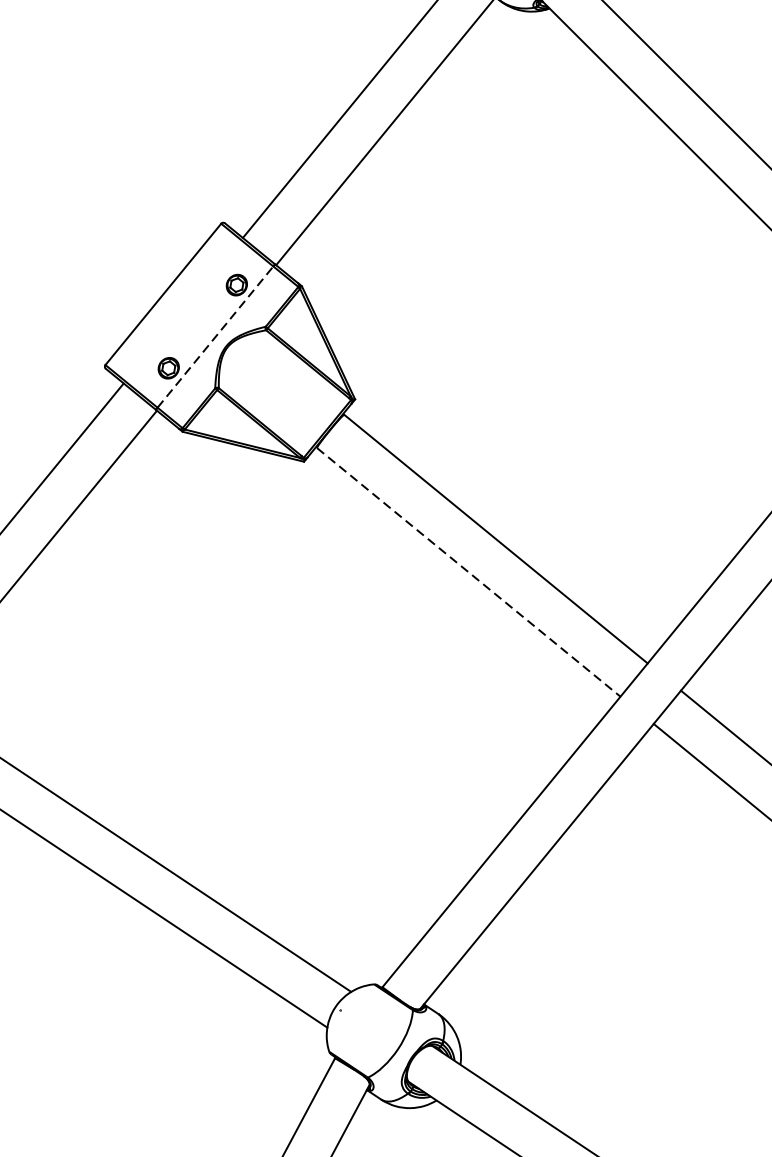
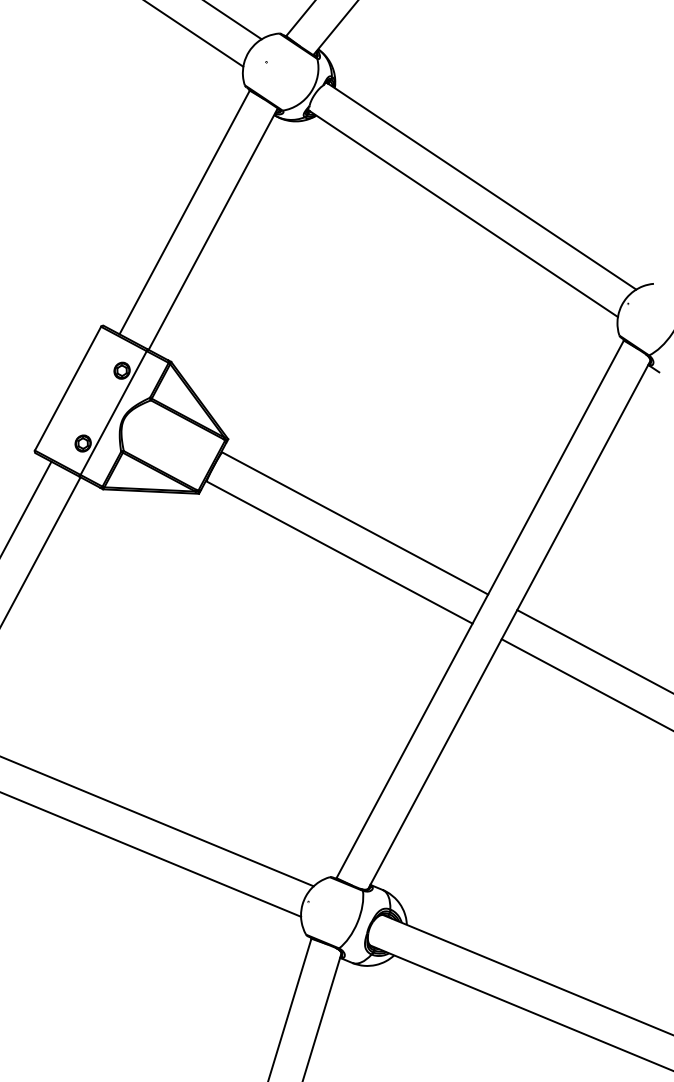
line: (215, 336) -> (113, 412), dashed -> solid
line: (468, 572) -> (339, 552), dashed -> solid

